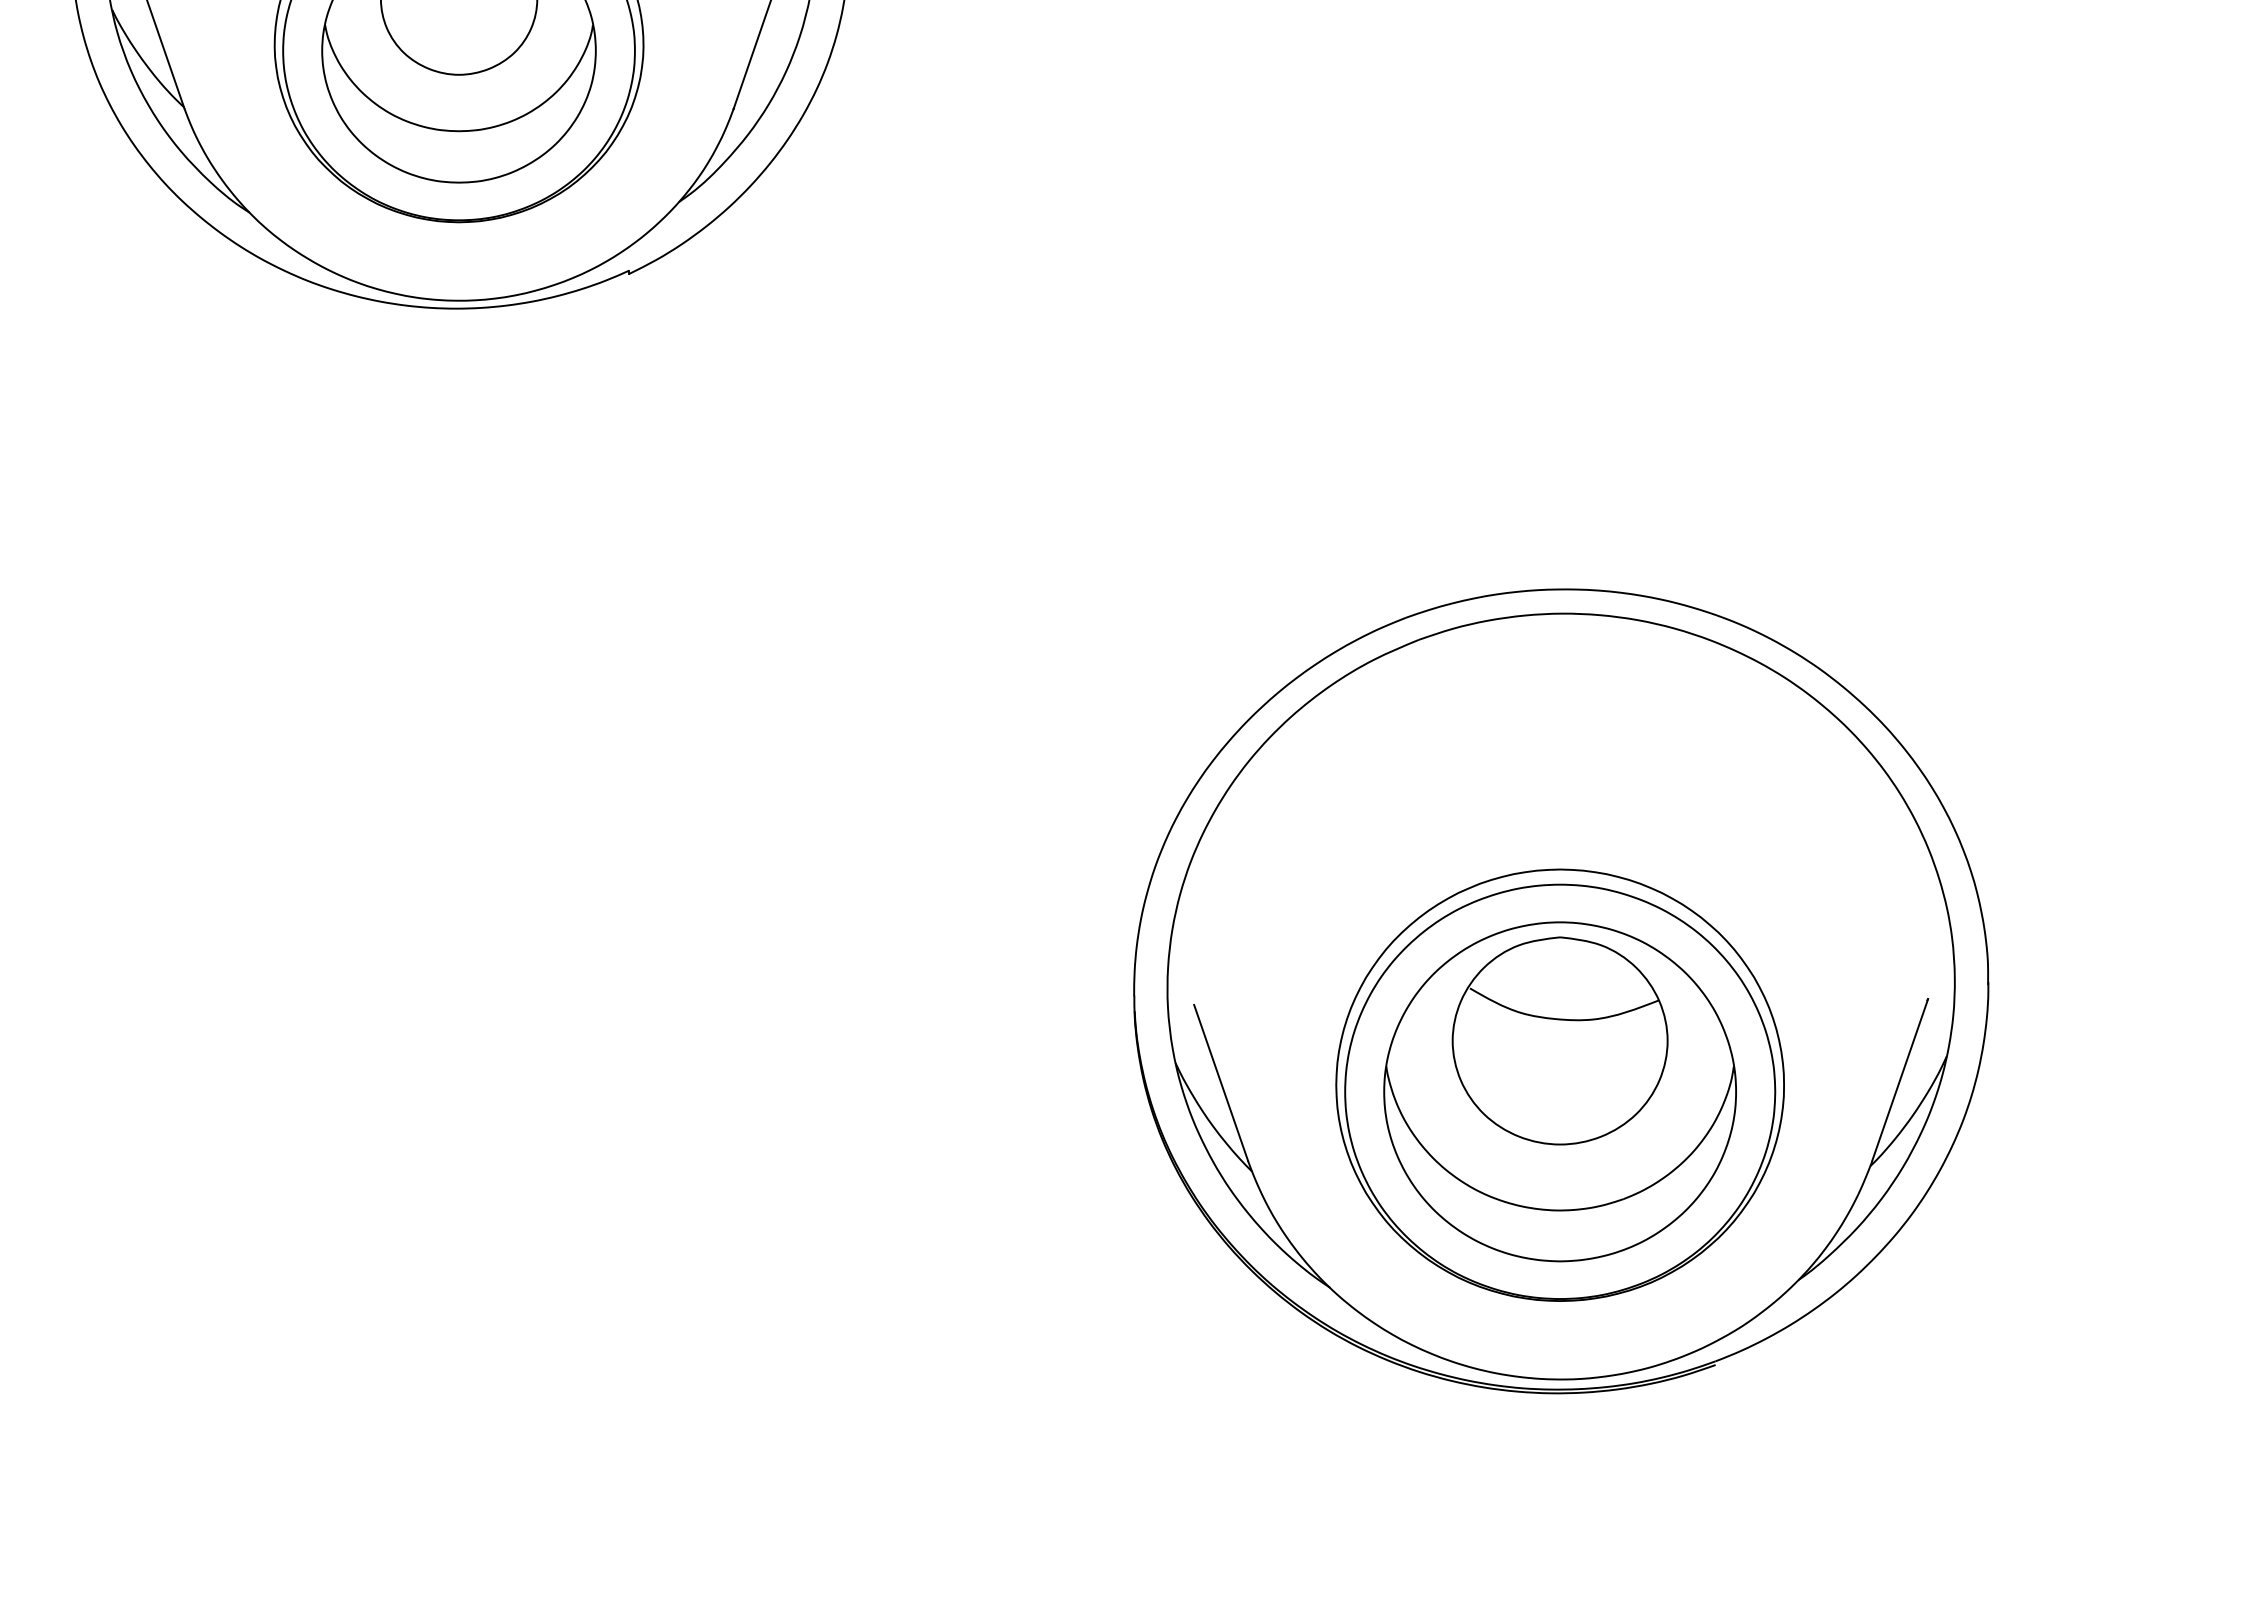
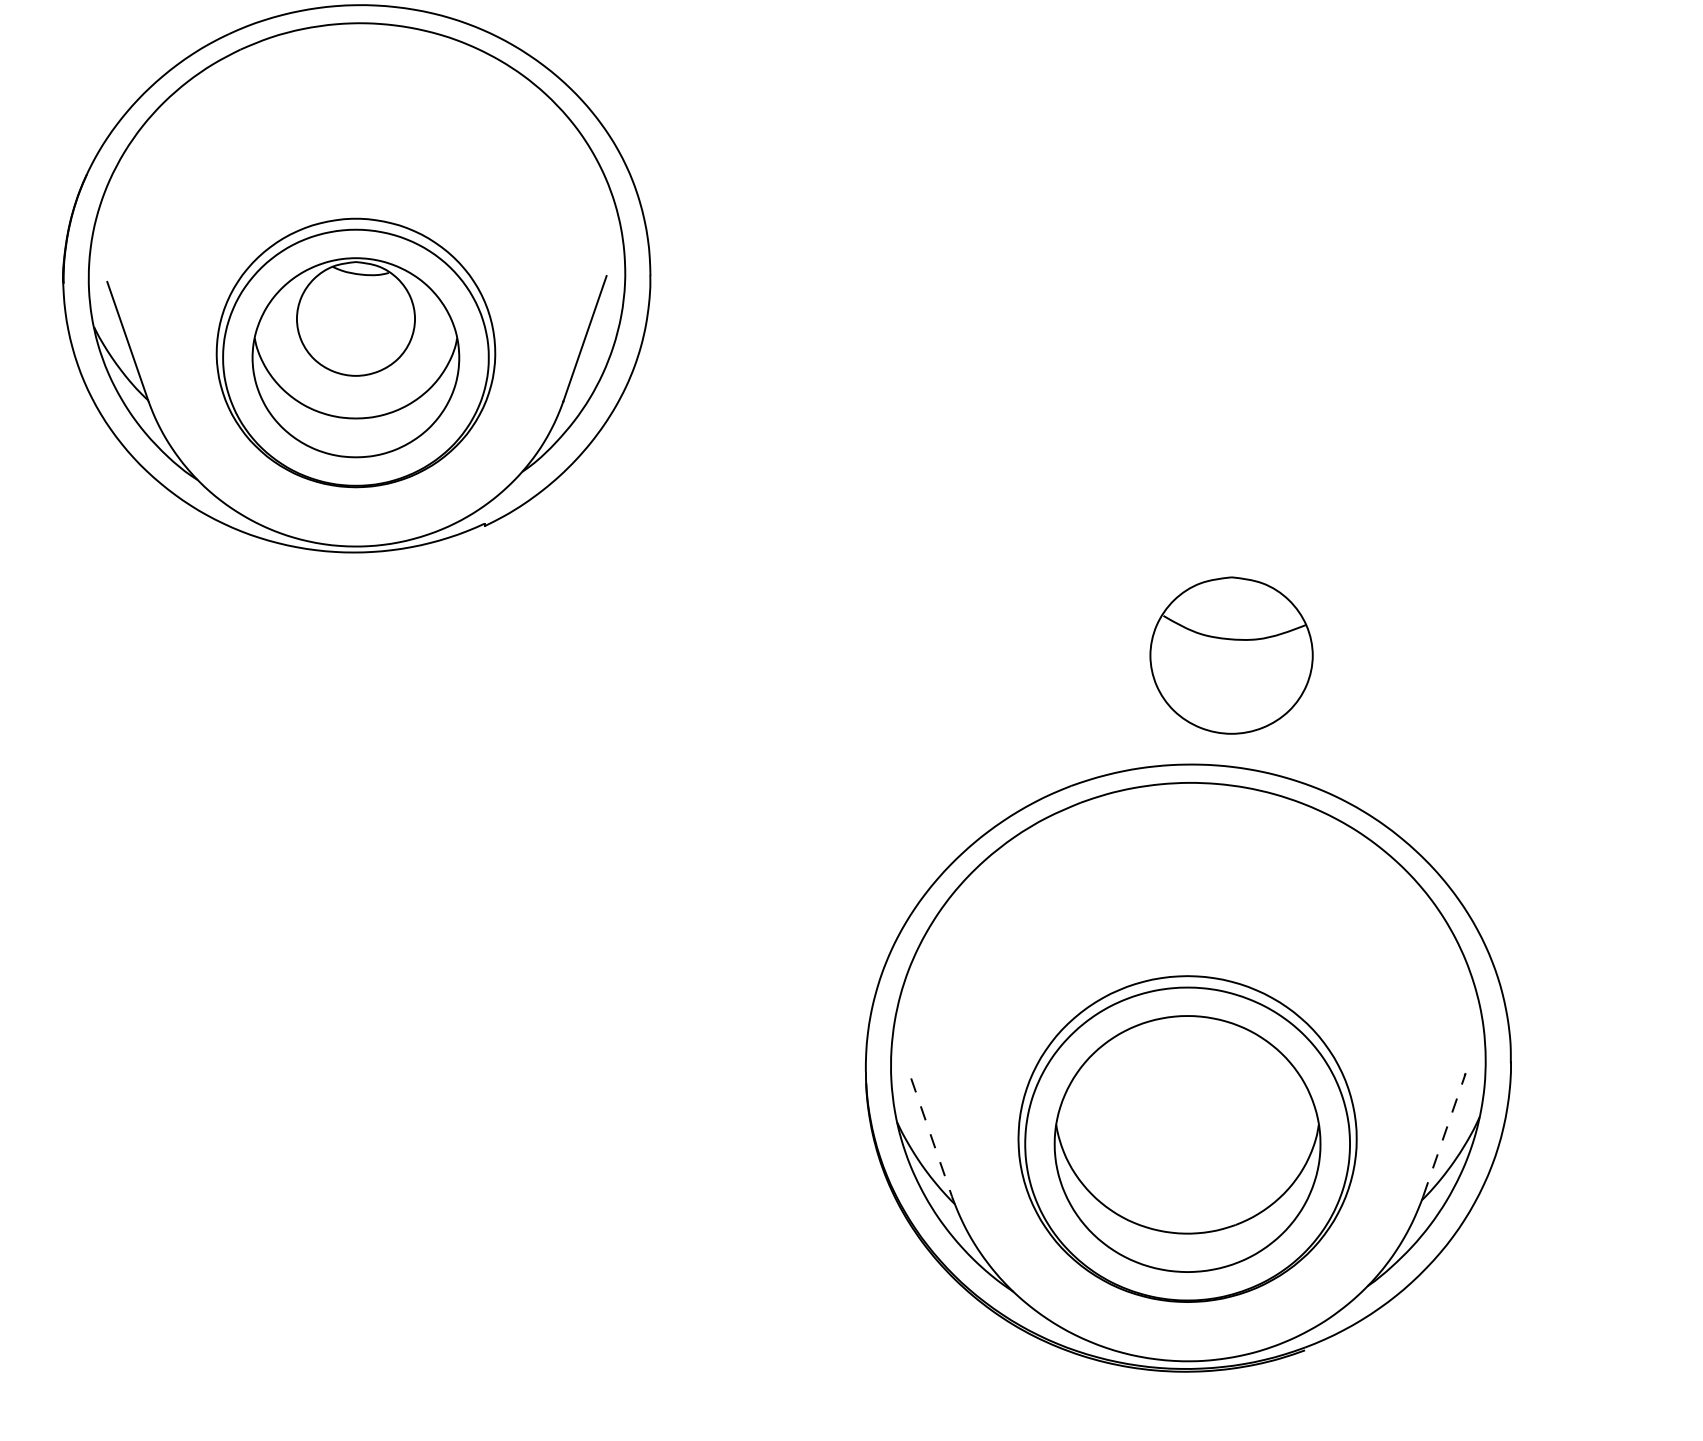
part: (1560, 1040) -> (1231, 655), moved
line: (1900, 1080) -> (1444, 1135), solid -> dashed
line: (1221, 1083) -> (931, 1137), solid -> dashed

